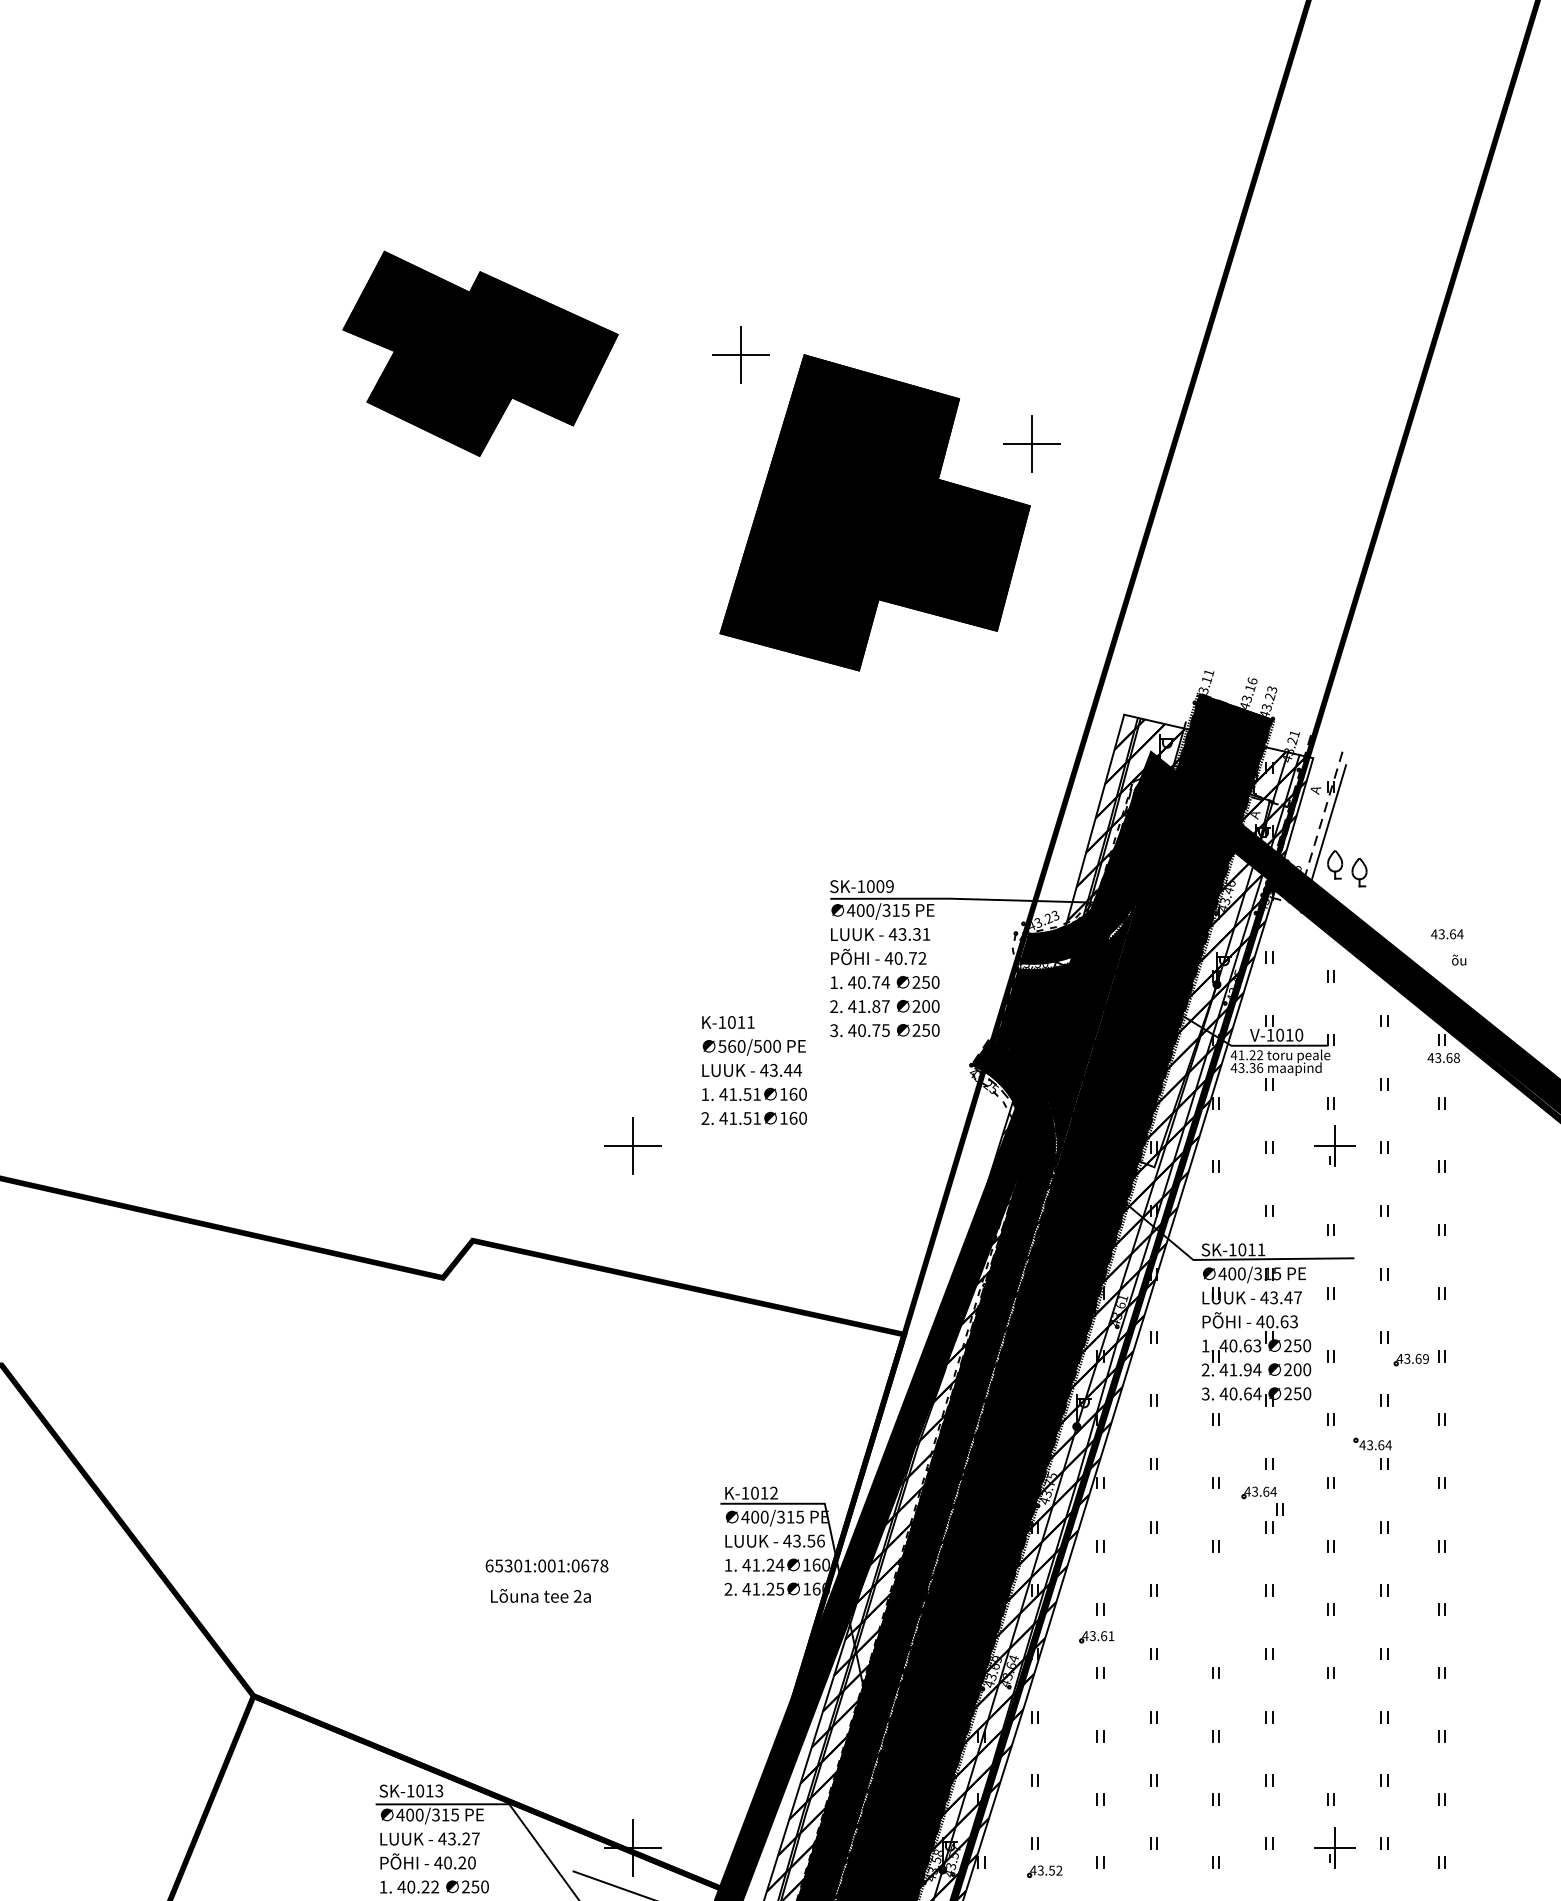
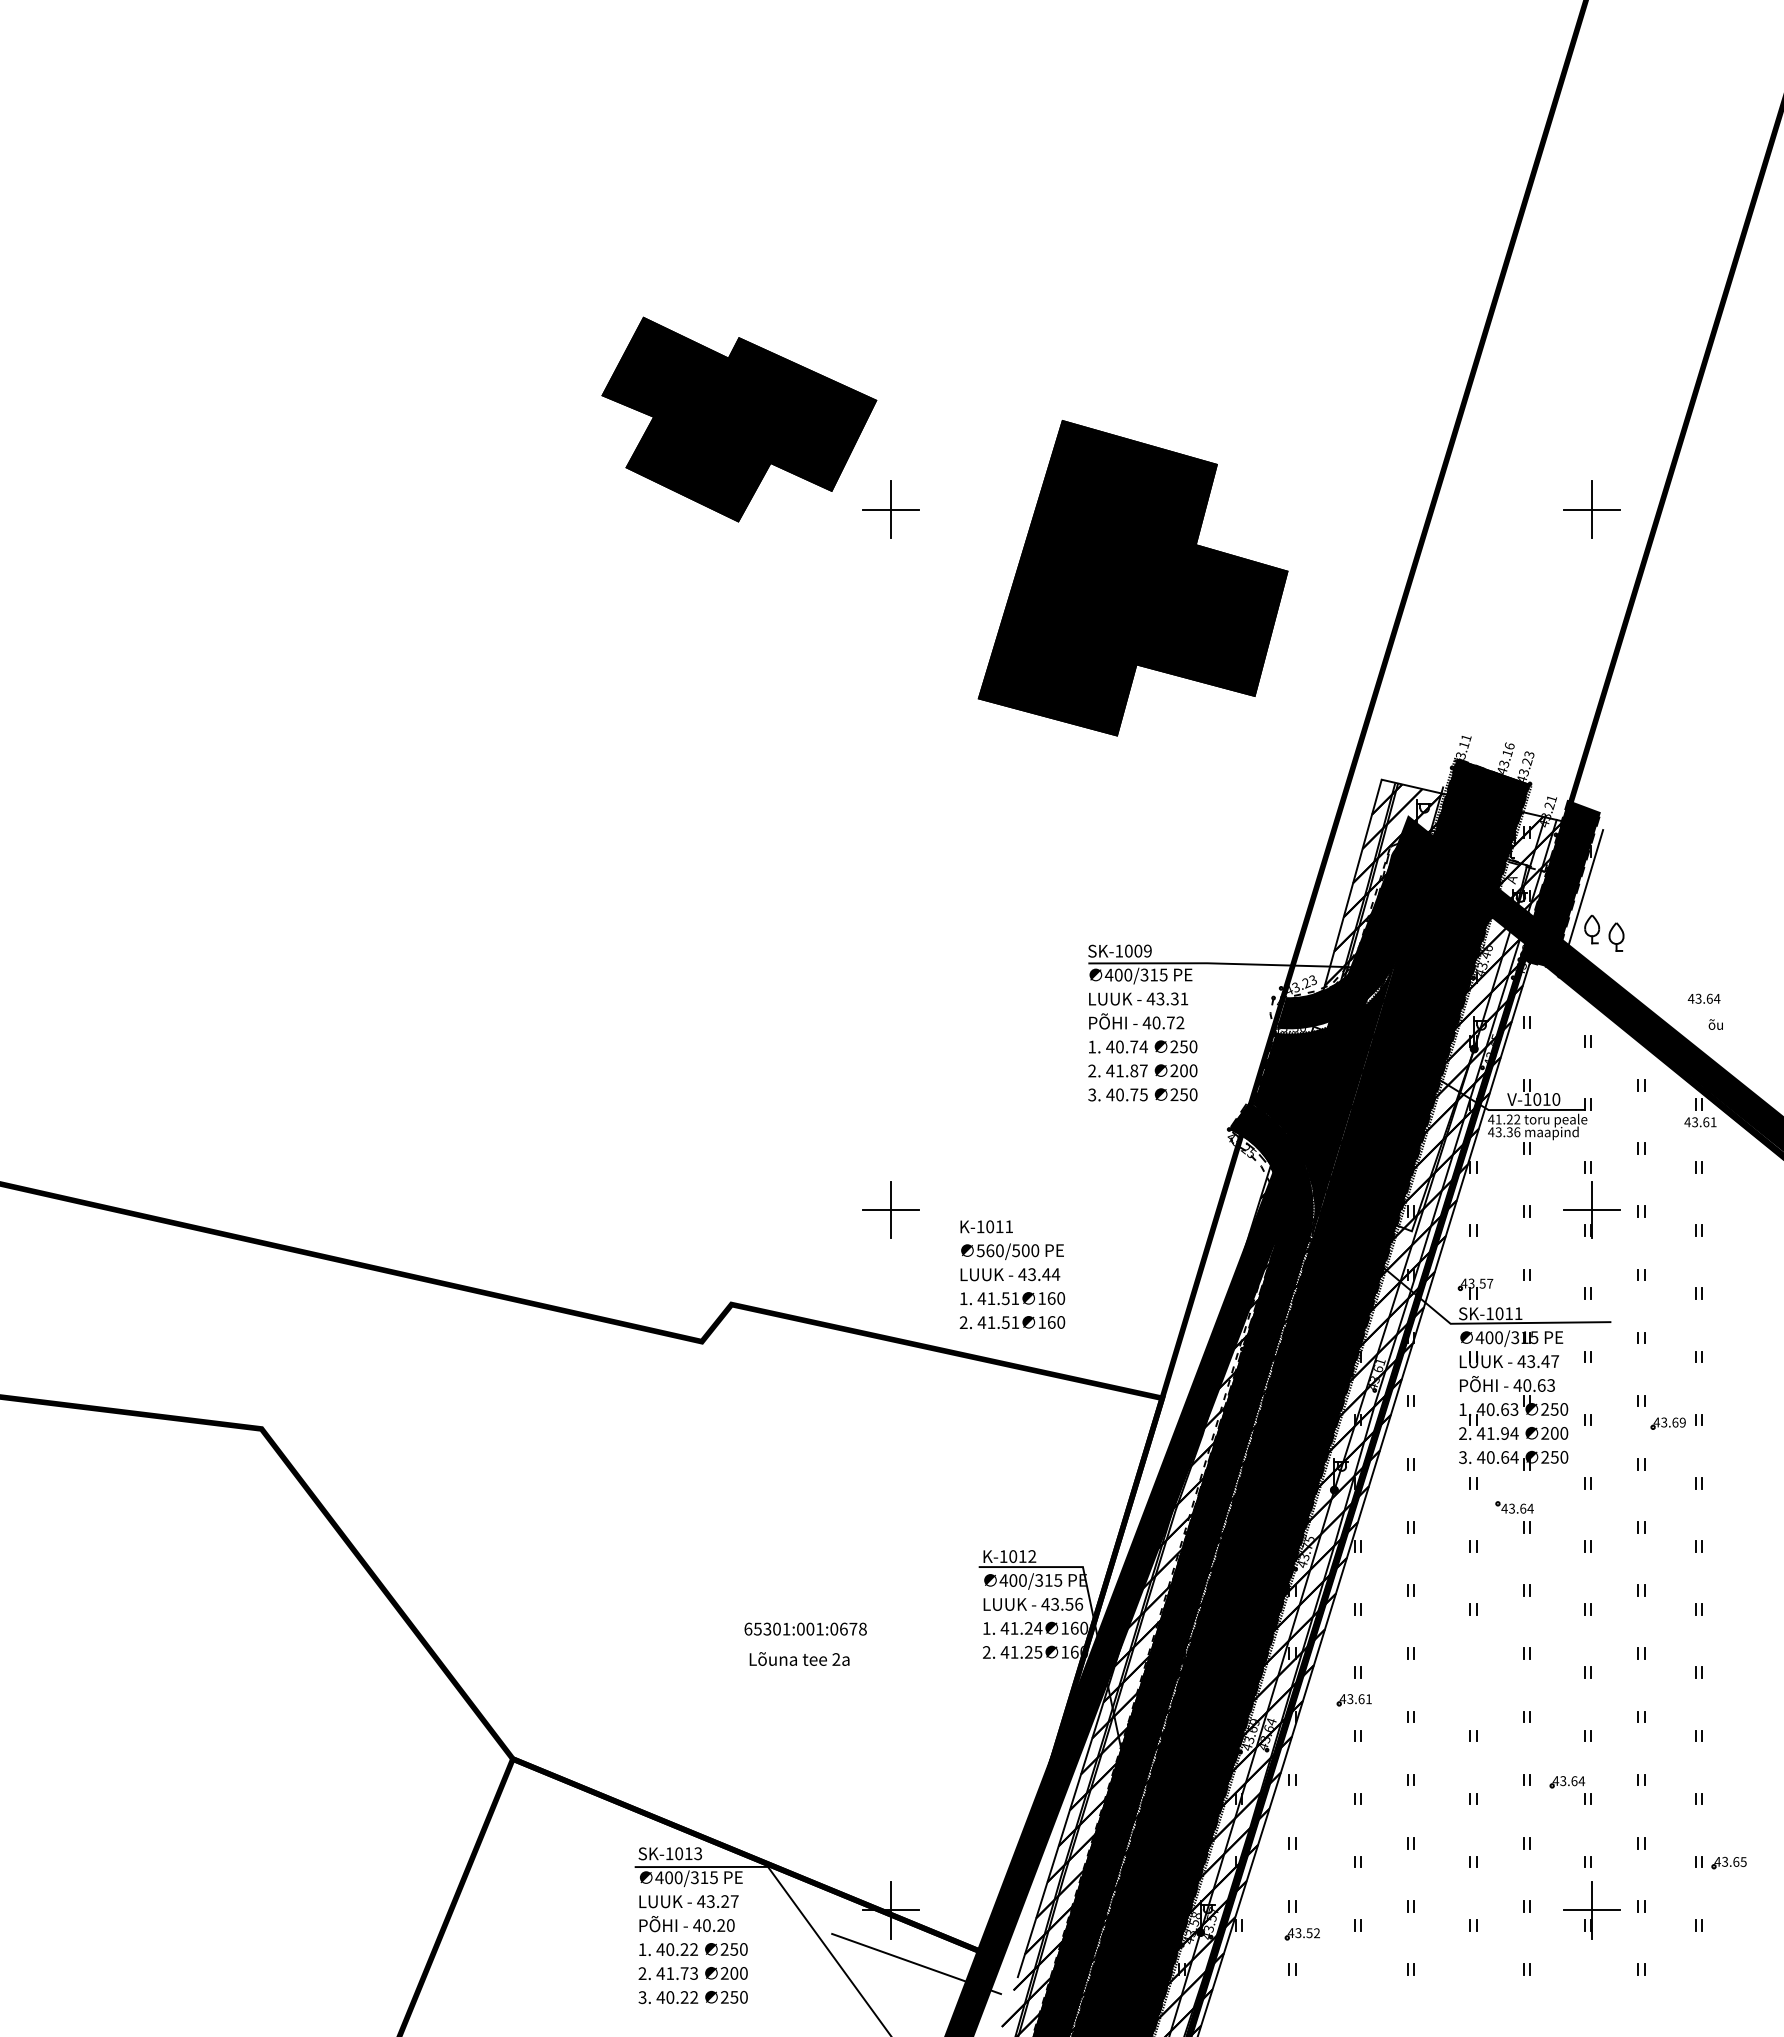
part: (740, 354) -> (890, 509), moved
part: (1031, 443) -> (1591, 509), moved
fill: (1303, 819) -> (1560, 884), added
text: (1456, 1058) -> (1713, 1122), 43.68 -> 43.61
text: (754, 1070) -> (1012, 1274), moved
part: (1334, 1145) -> (1591, 1209), size x1.43
part: (1218, 1224) -> (1475, 1288), added
part: (1372, 1444) -> (1514, 1507), moved
part: (1262, 1501) -> (1570, 1790), moved
part: (1471, 1799) -> (1728, 1862), added
part: (1334, 1847) -> (1591, 1910), size x1.43

